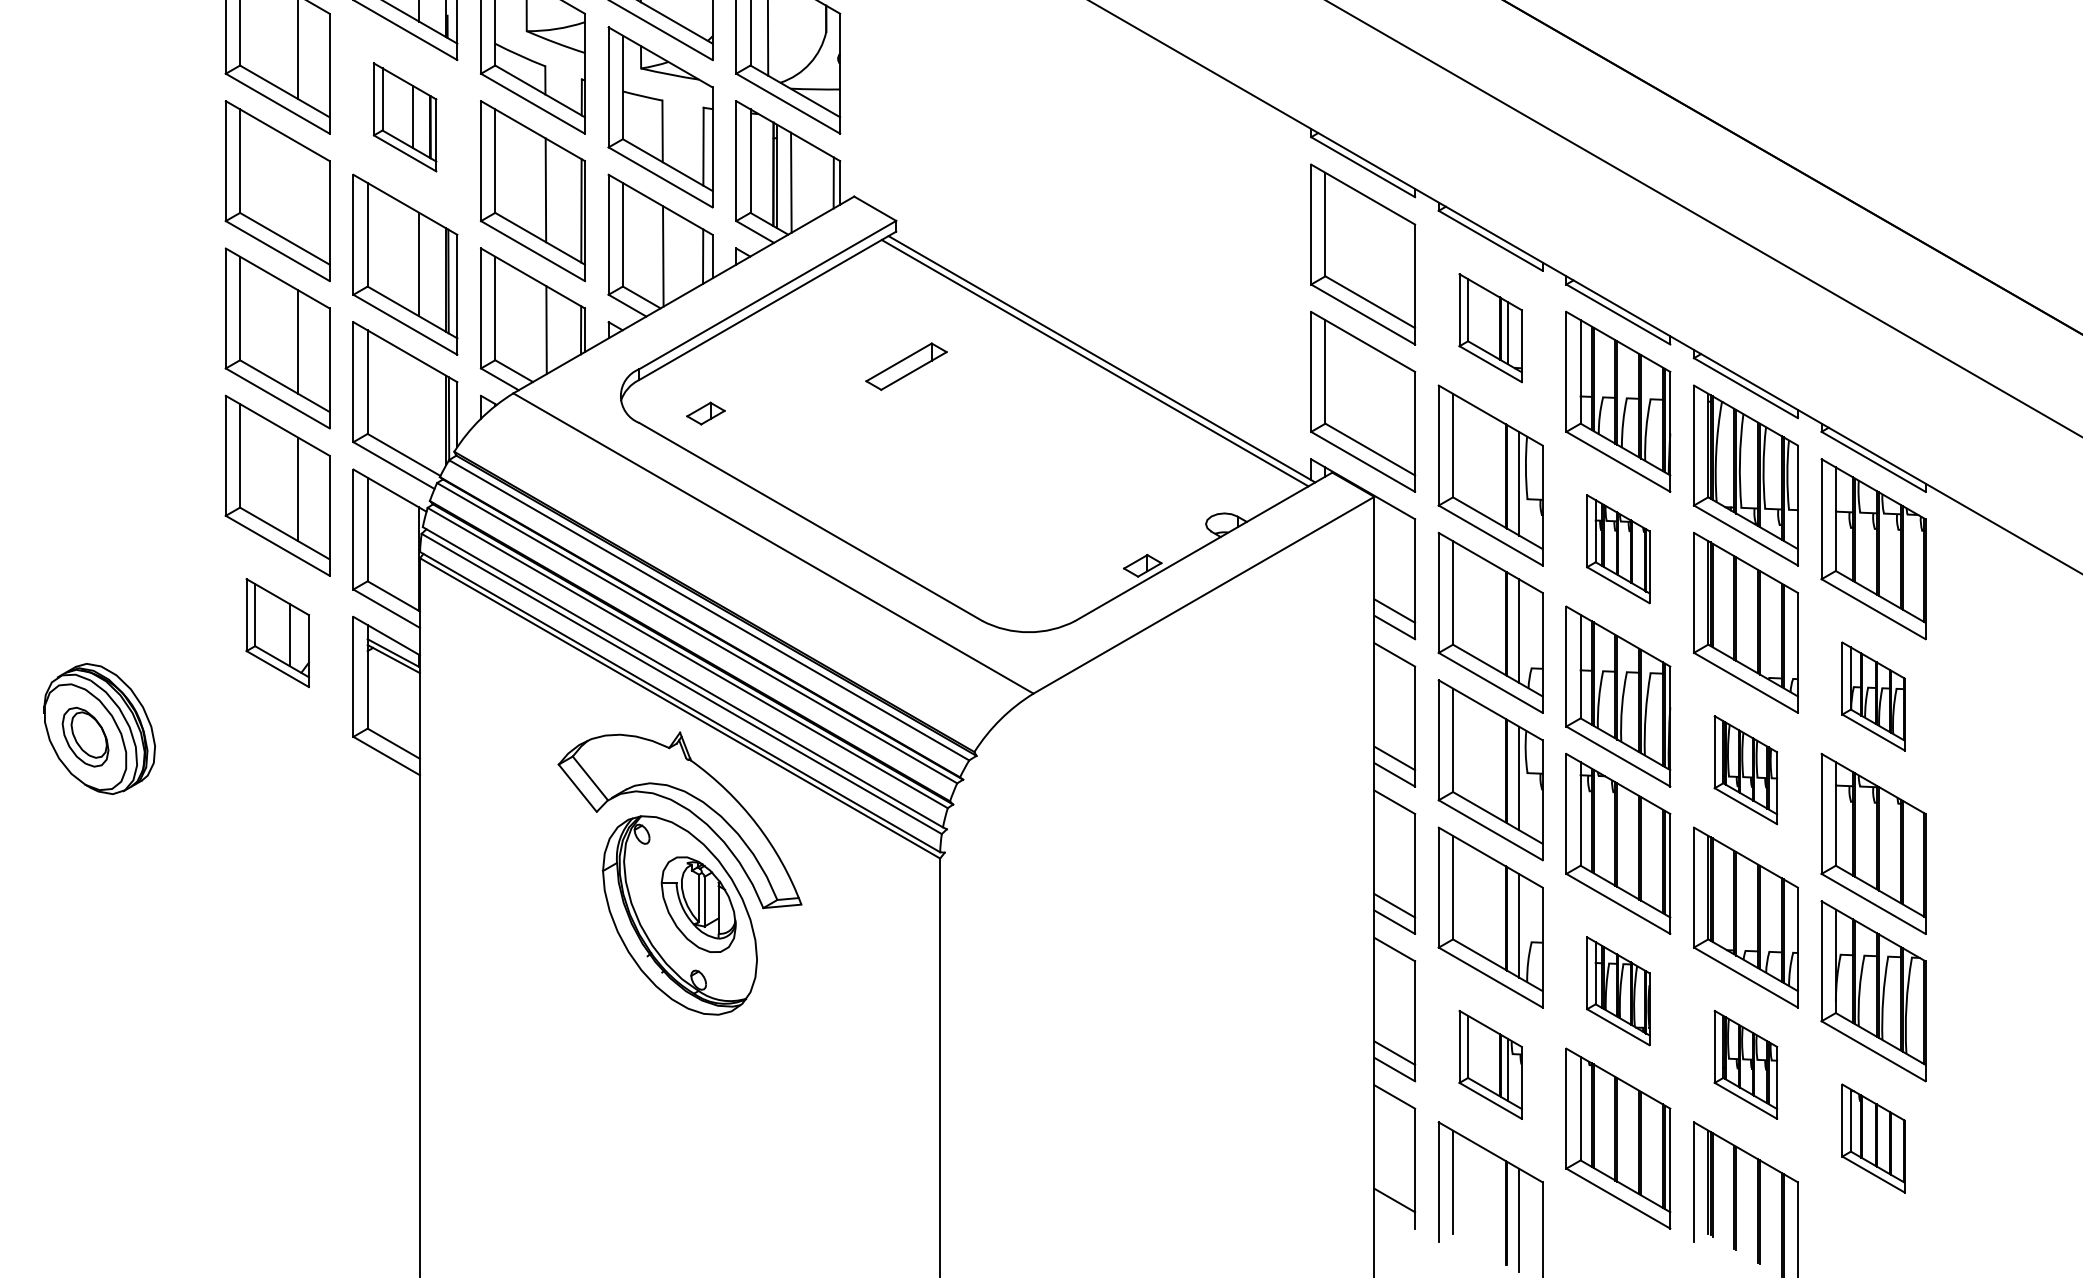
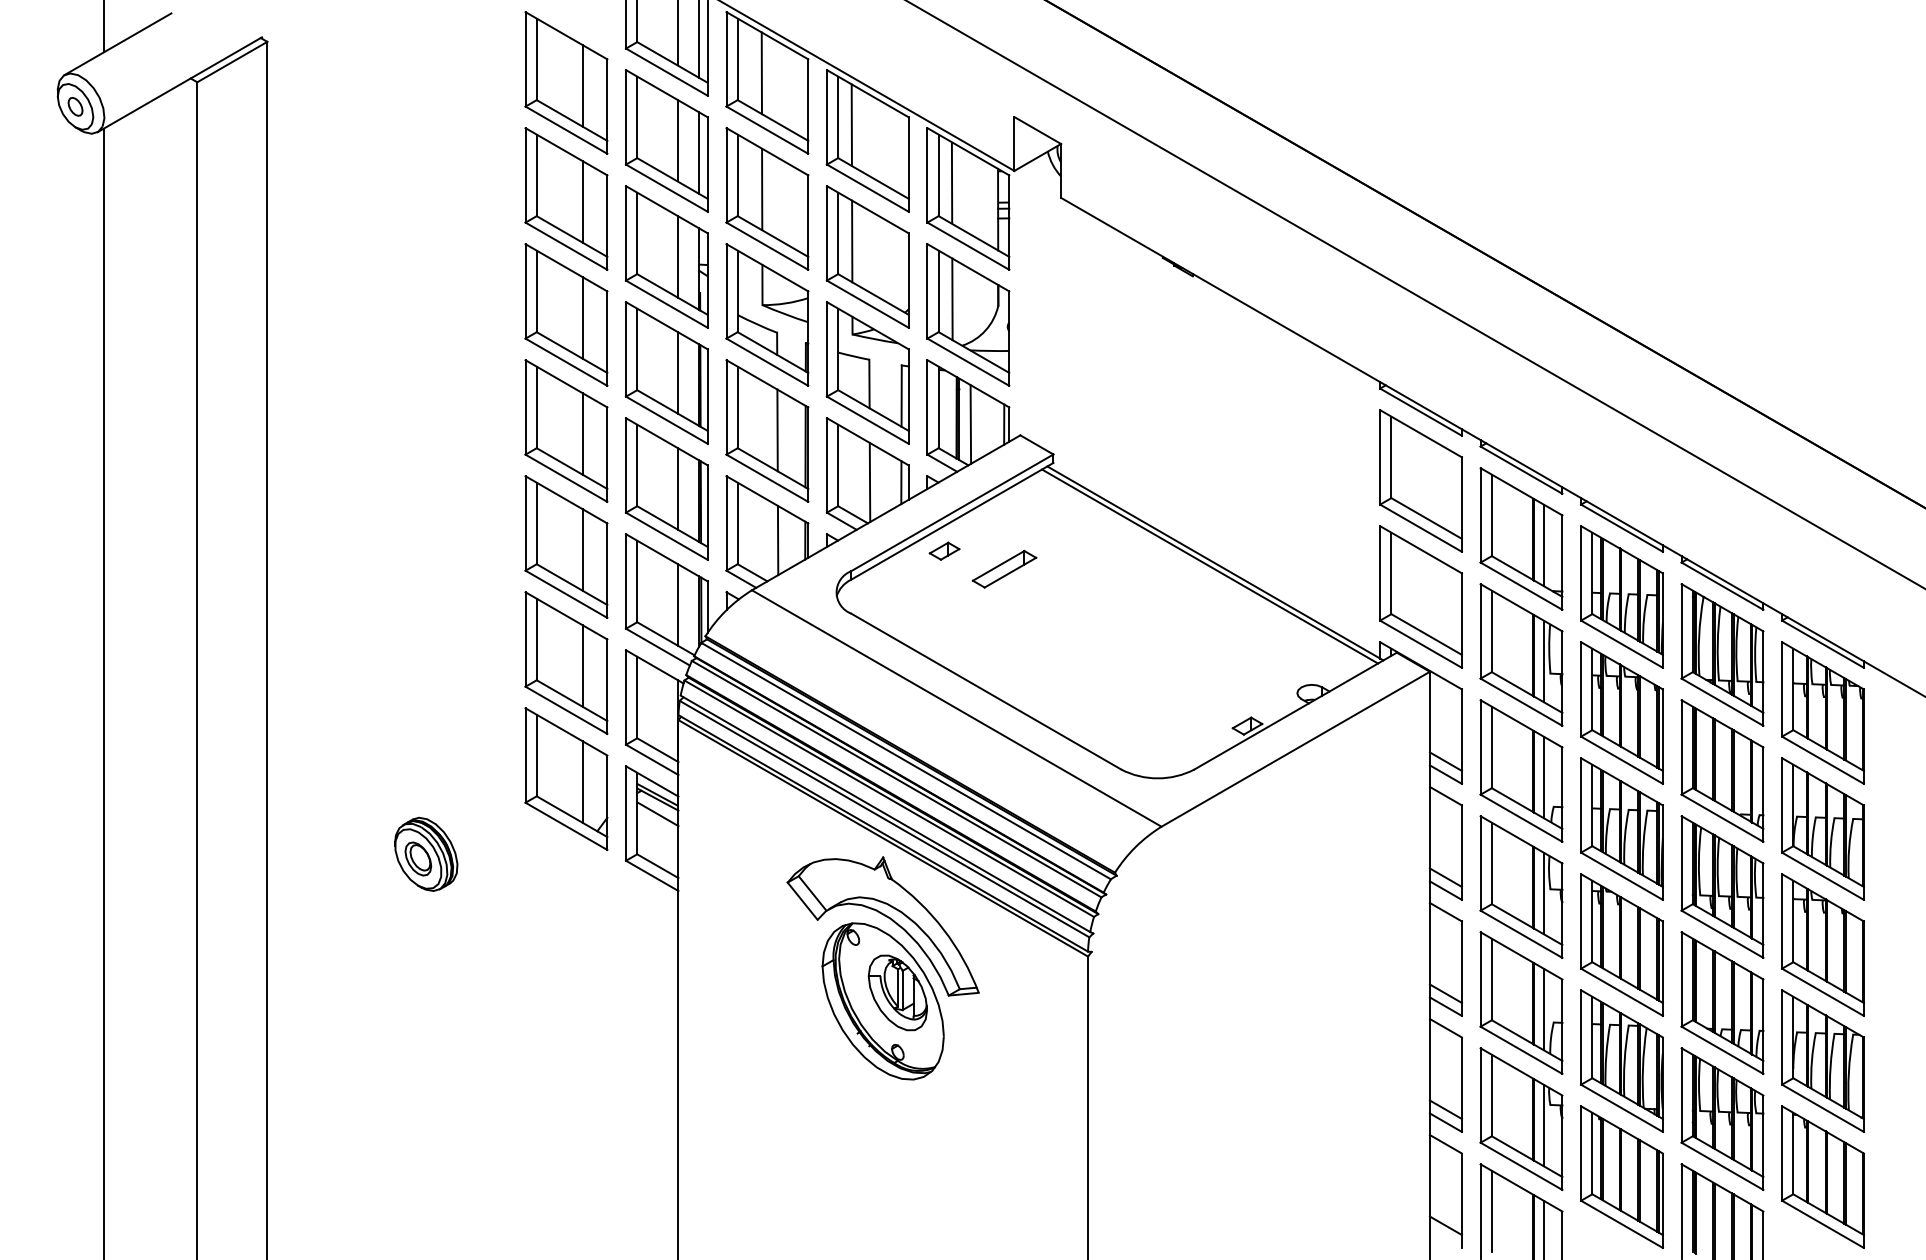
part: (404, 116) -> (666, 372), size x1.67
line: (298, 194) -> (582, 433), added
part: (1490, 327) -> (1521, 538), size x1.67
part: (906, 365) -> (1004, 568), moved
line: (418, 411) -> (677, 604), added
part: (705, 412) -> (944, 550), moved
part: (1617, 548) -> (1621, 712), size x1.67
part: (277, 632) -> (566, 778), size x1.67
line: (393, 678) -> (657, 814), added
part: (1872, 695) -> (1822, 828), size x1.67
part: (100, 727) -> (426, 853), size x0.71
part: (1745, 769) -> (1722, 886), size x1.67
part: (1617, 990) -> (1621, 1060), size x1.67
part: (1490, 1064) -> (1521, 1118), size x1.67
part: (1745, 1064) -> (1722, 1118), size x1.67
part: (1872, 1137) -> (1822, 1176), size x1.67

